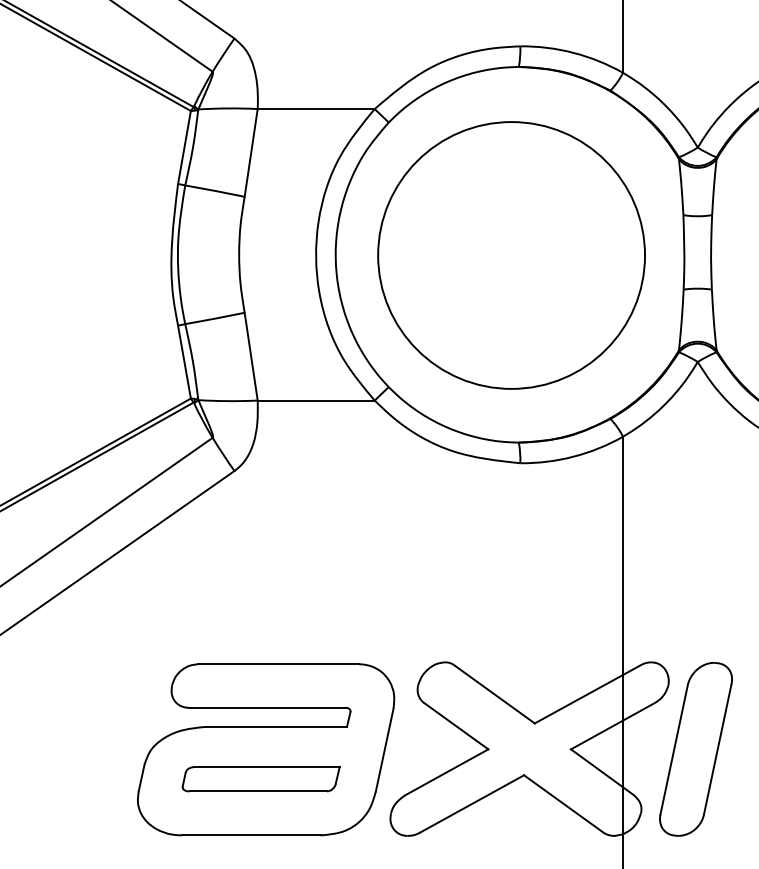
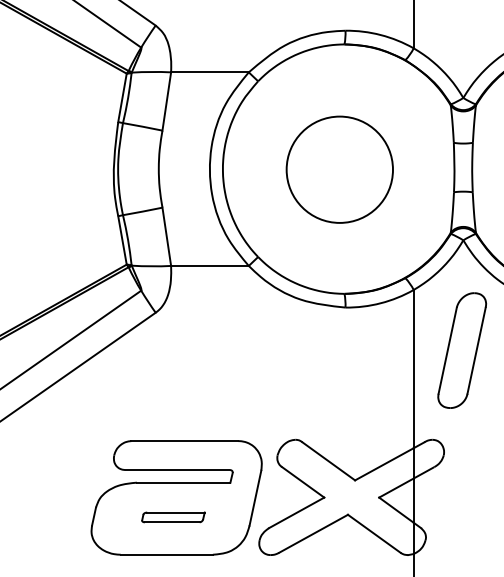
circle: (511, 255) -> (339, 169), size x0.6
part: (696, 749) -> (462, 350), moved
part: (261, 779) -> (173, 517), size x0.6

